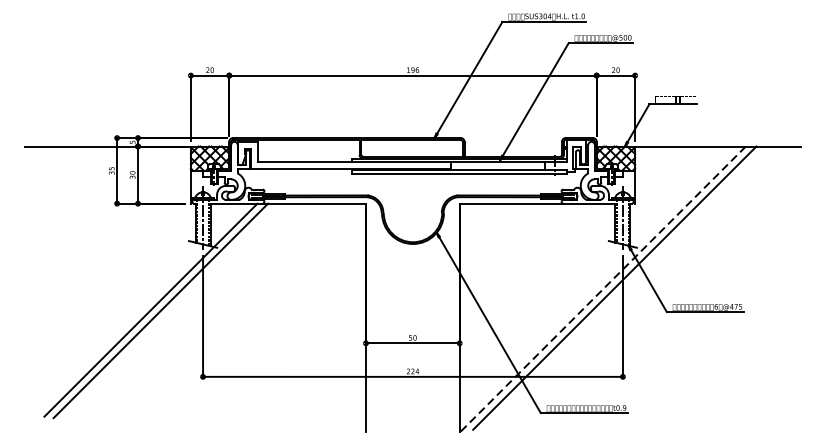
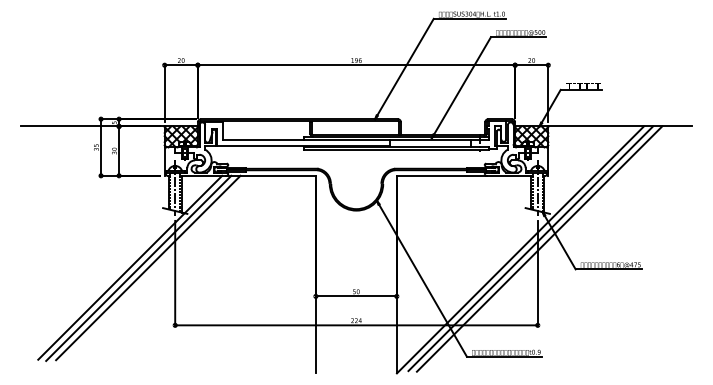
line: (624, 287) -> (539, 248), added
line: (602, 289) -> (520, 249), dashed -> solid
line: (172, 309) -> (148, 267), added

